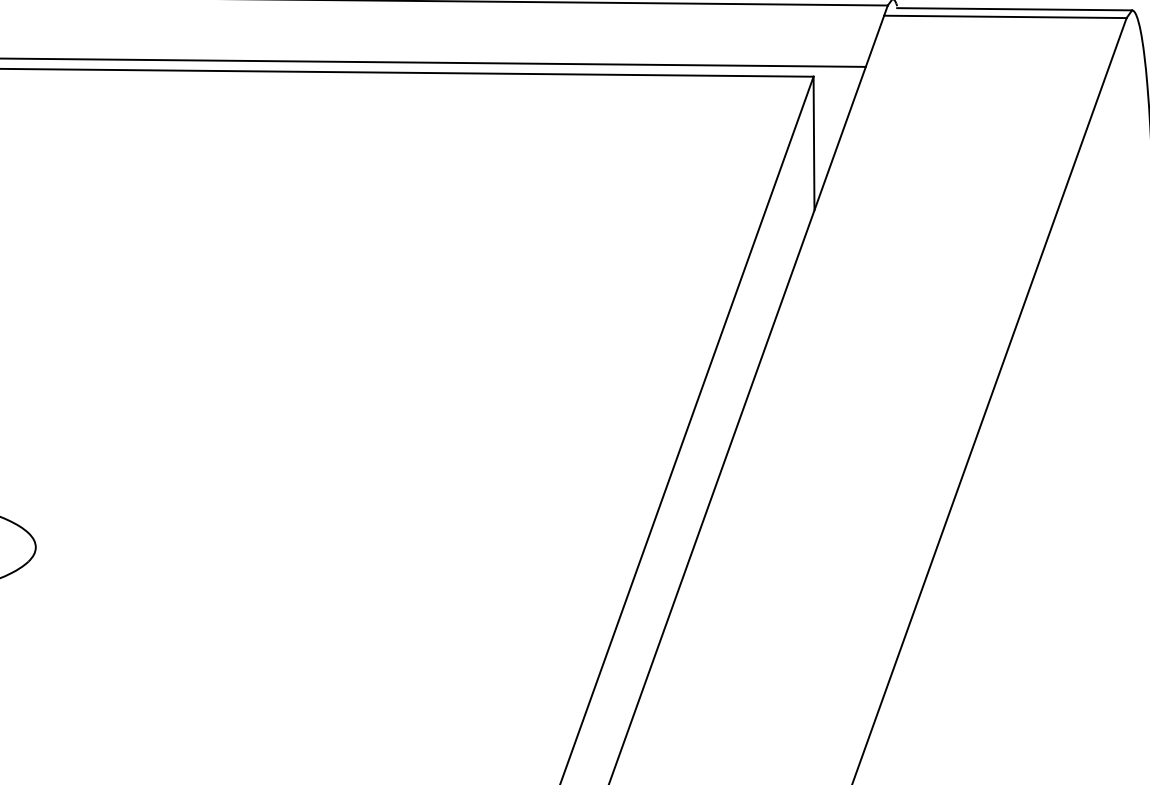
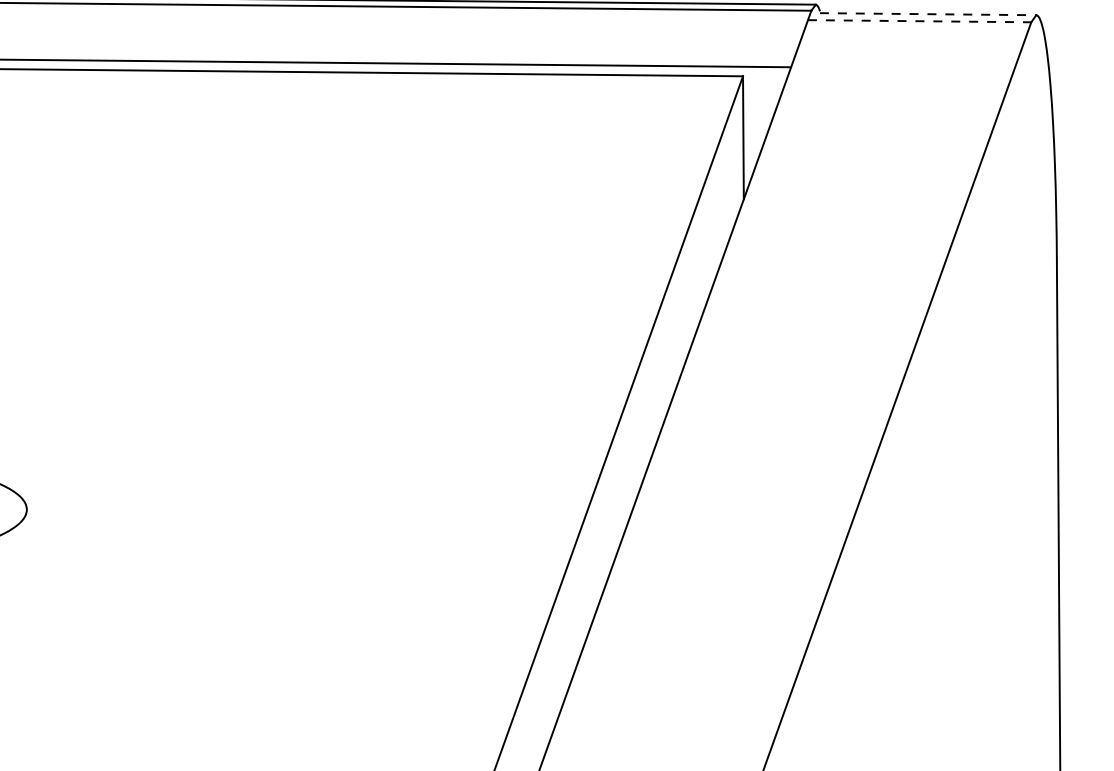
line: (1015, 9) -> (928, 14), solid -> dashed
line: (1005, 17) -> (919, 21), solid -> dashed

